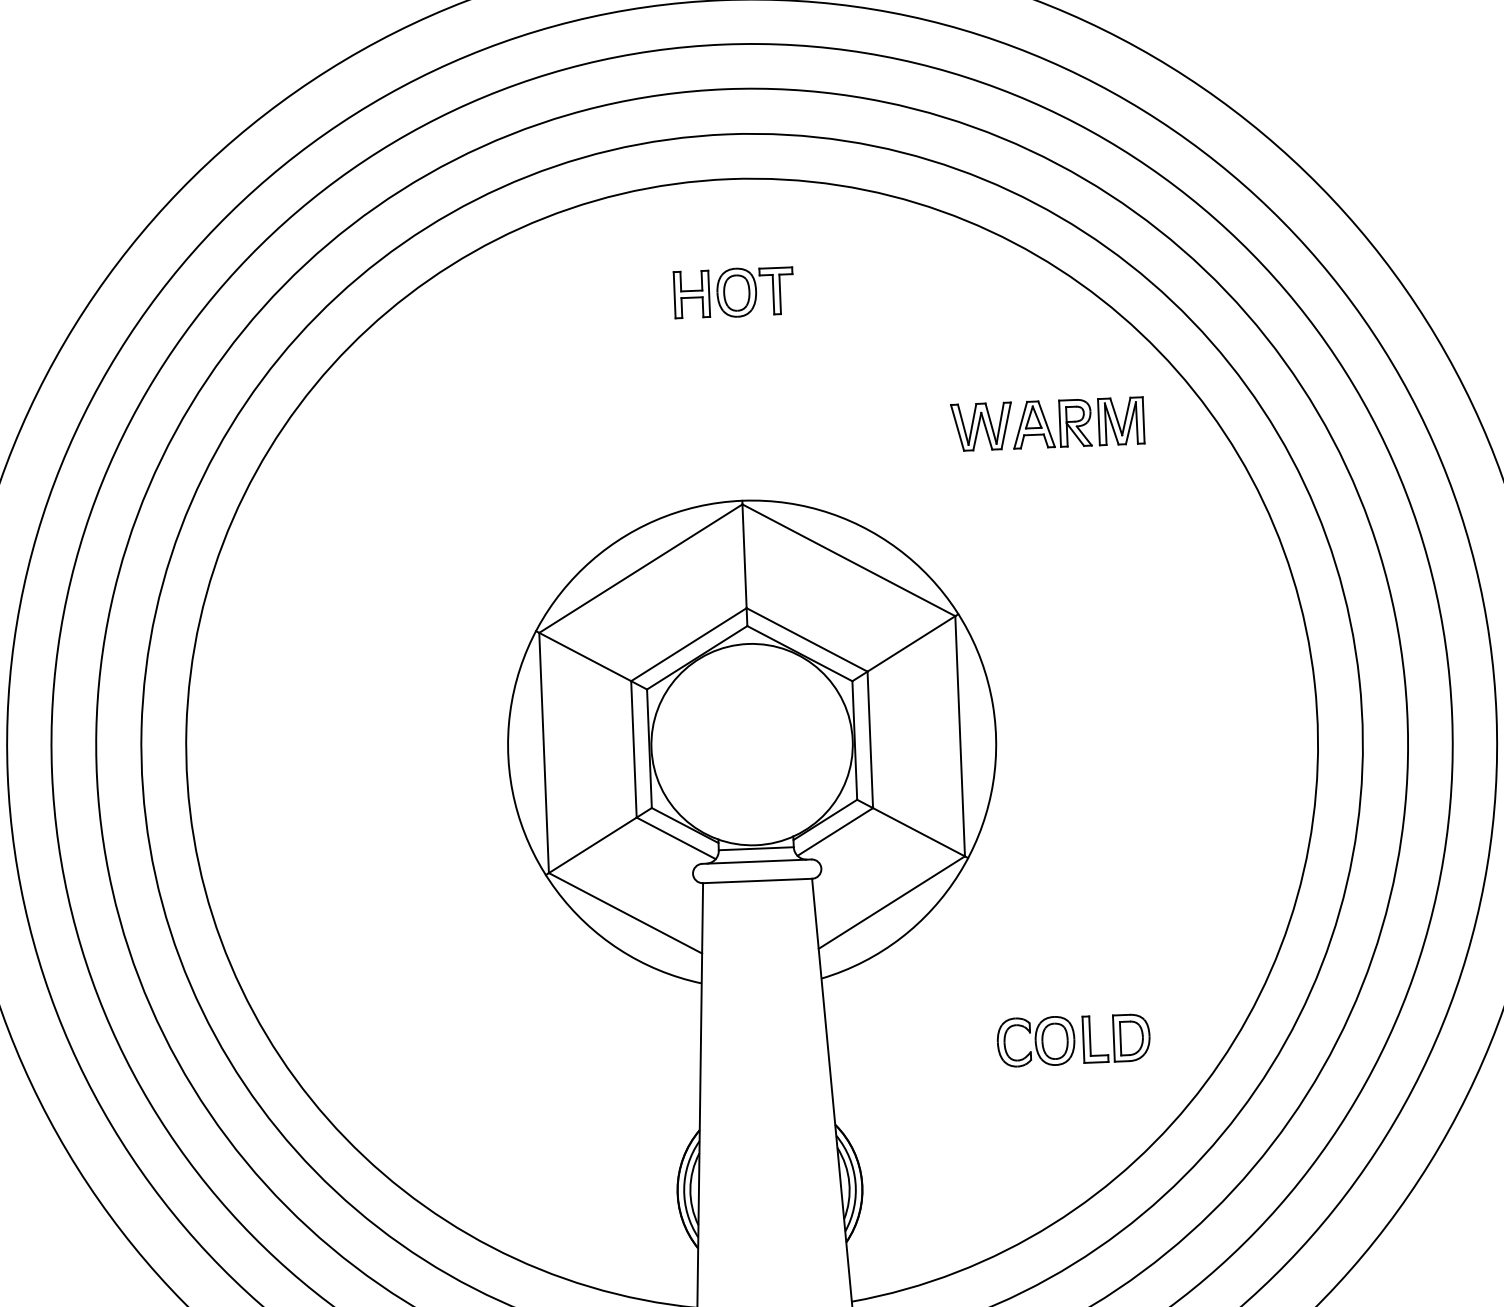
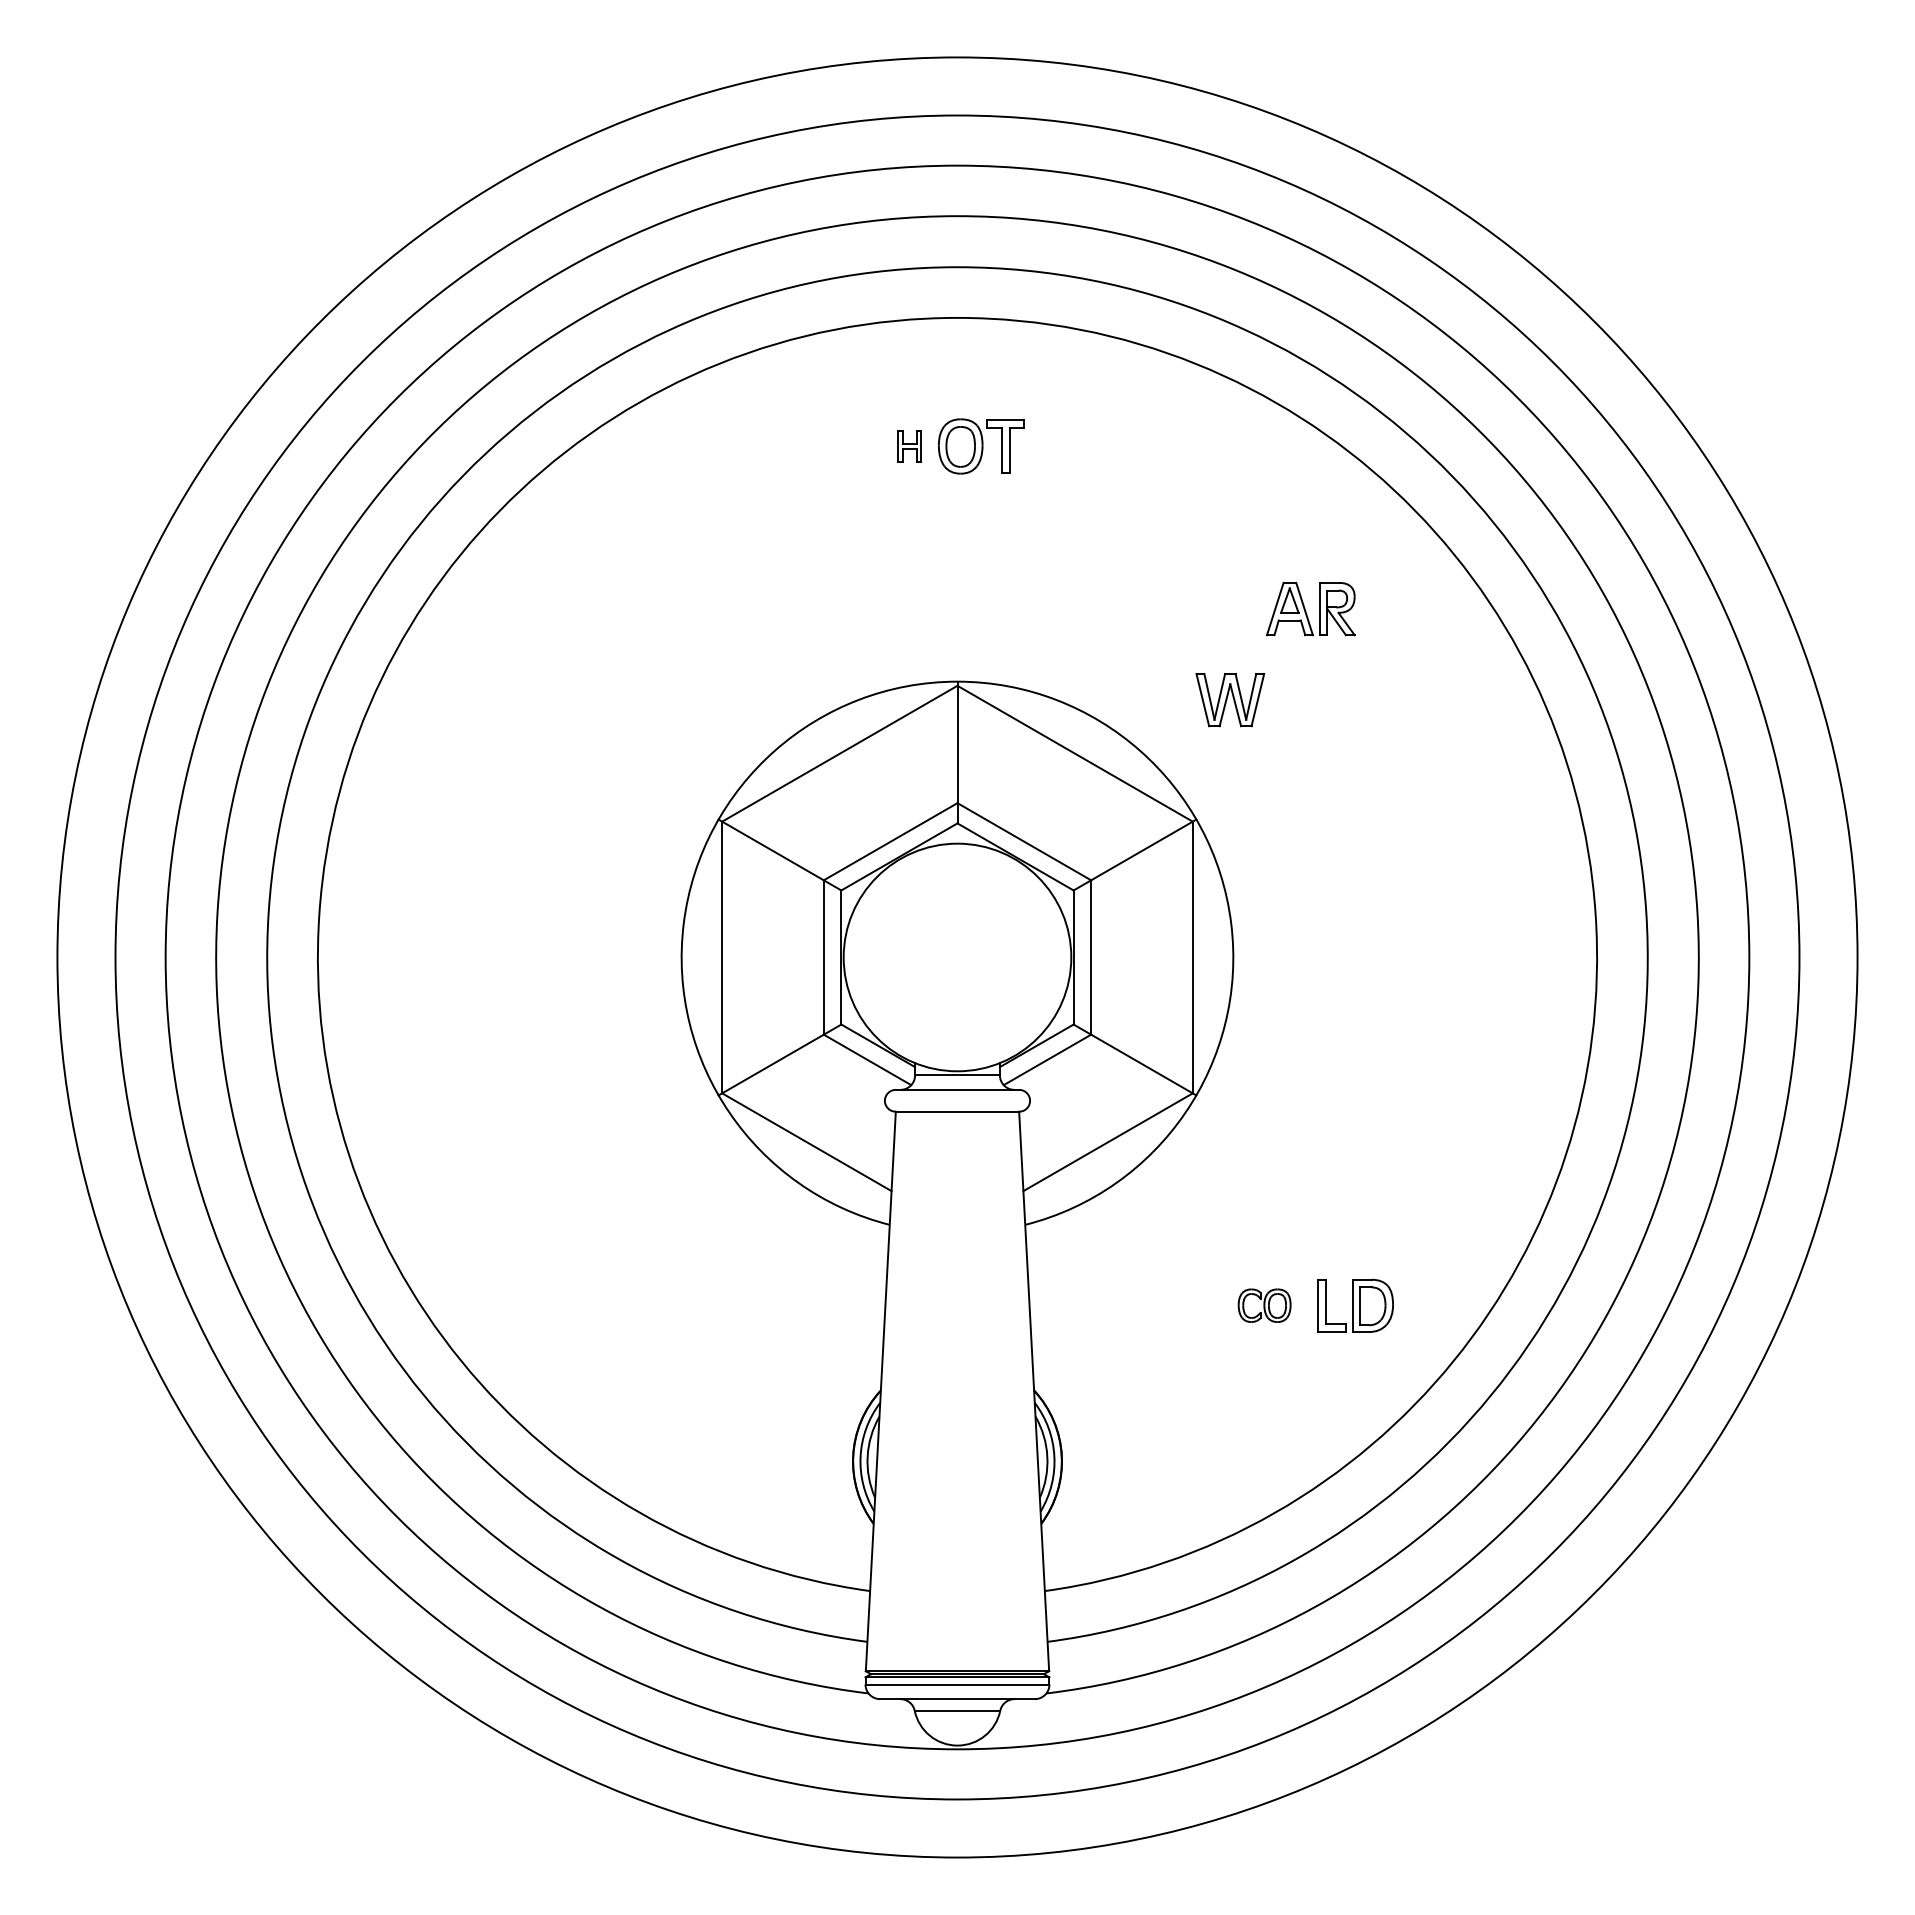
part: (691, 294) -> (909, 446), size x0.6
part: (1120, 421) -> (1388, 609), removed
part: (982, 427) -> (1230, 700), moved
part: (1035, 1041) -> (1264, 1305), size x0.6

